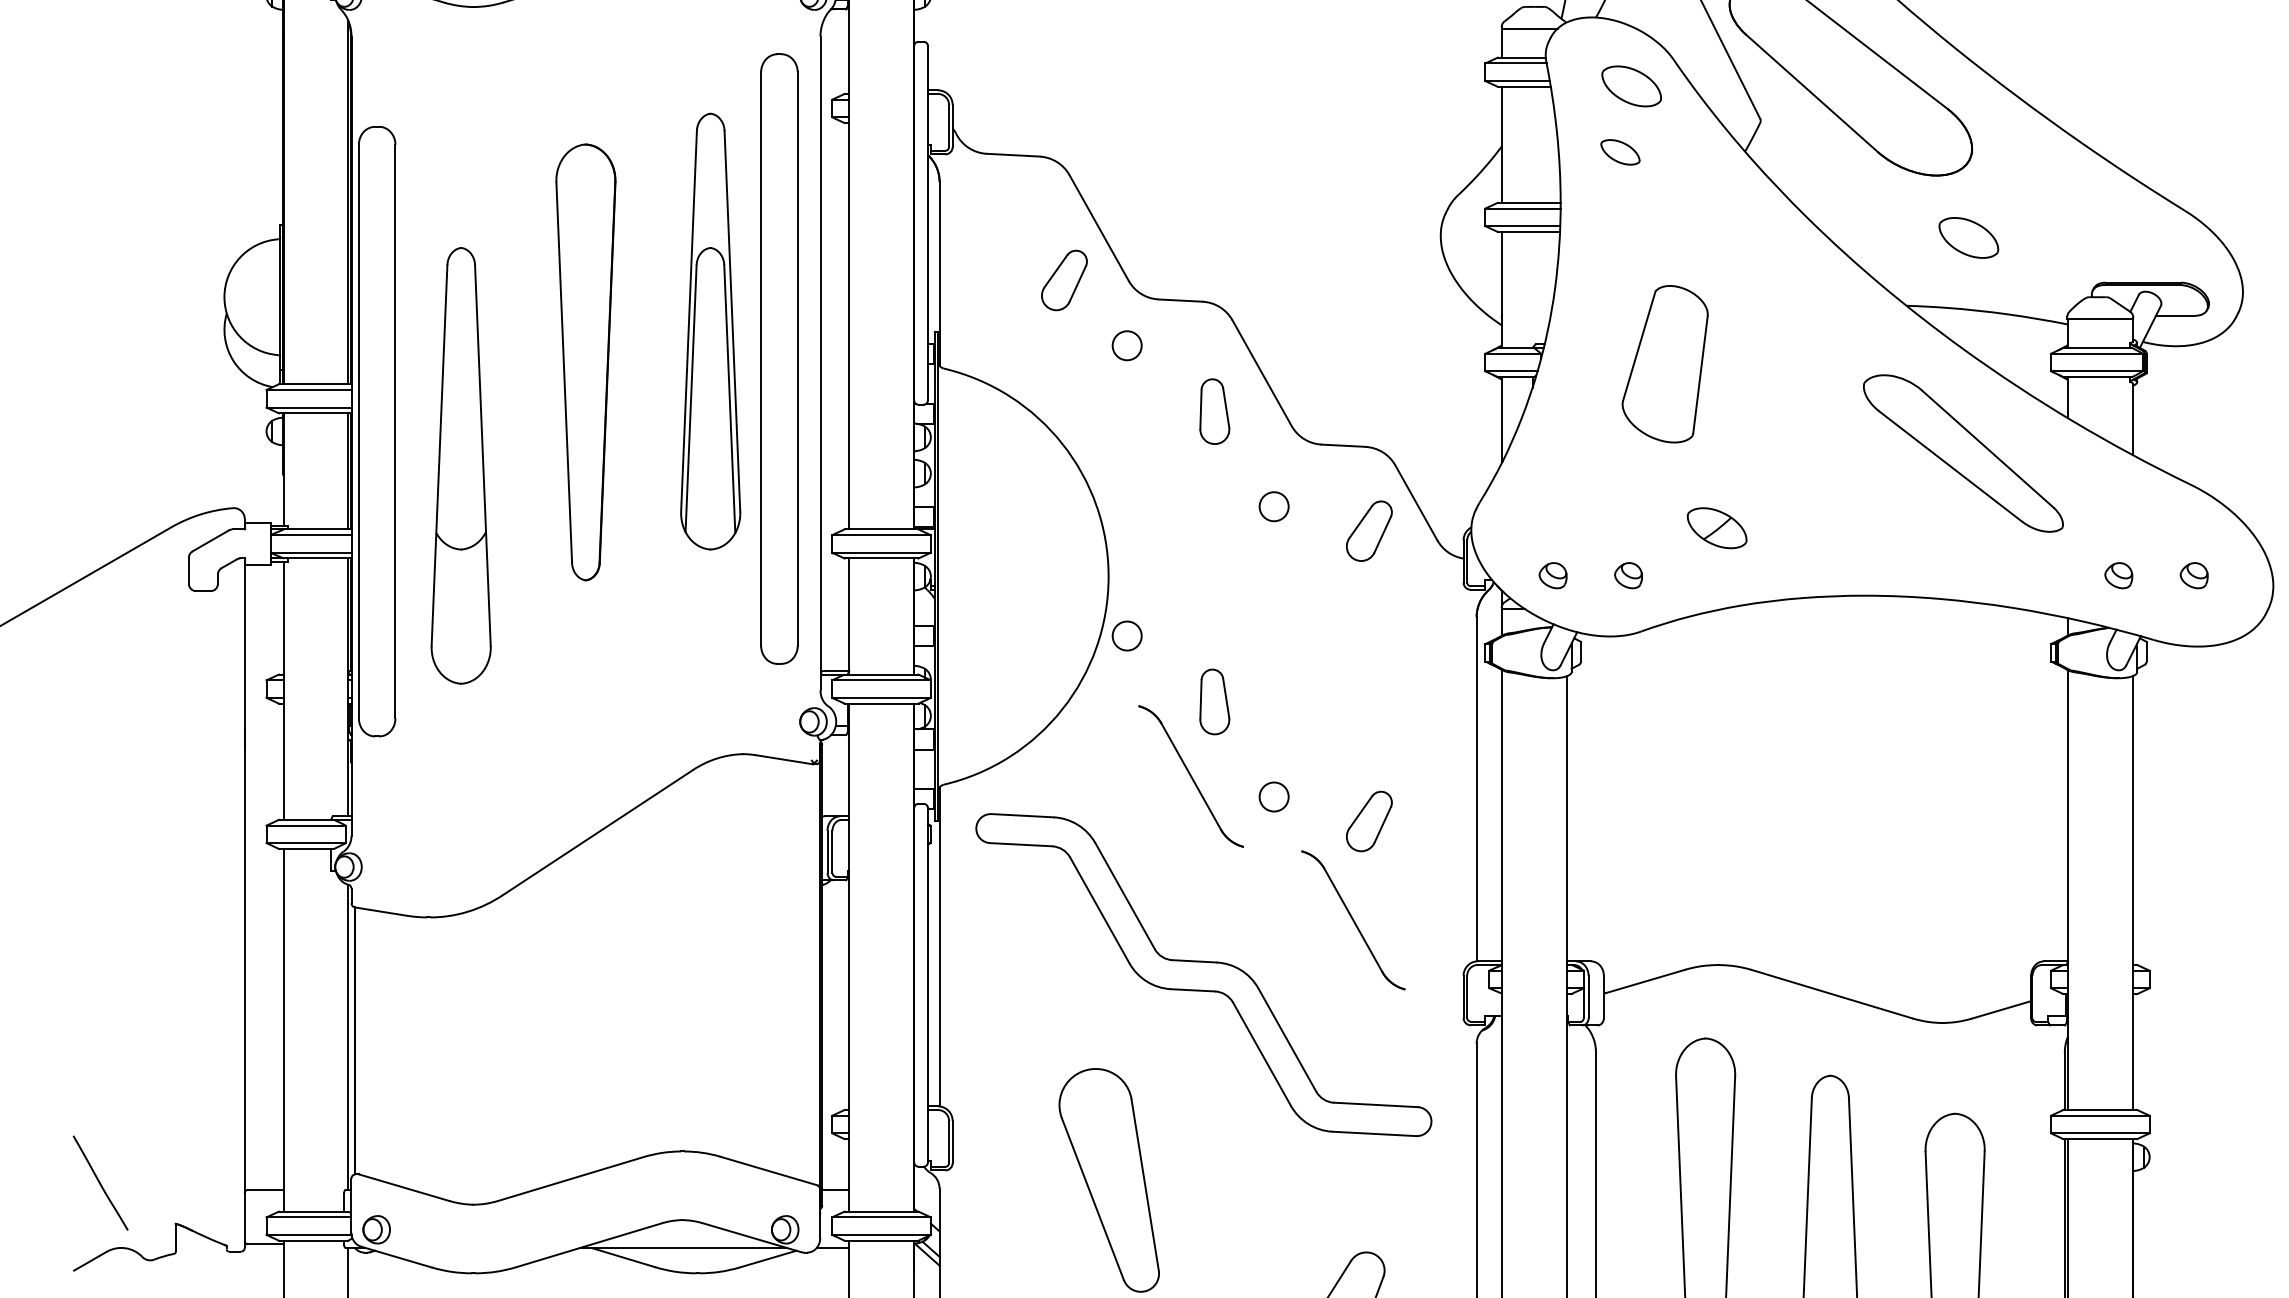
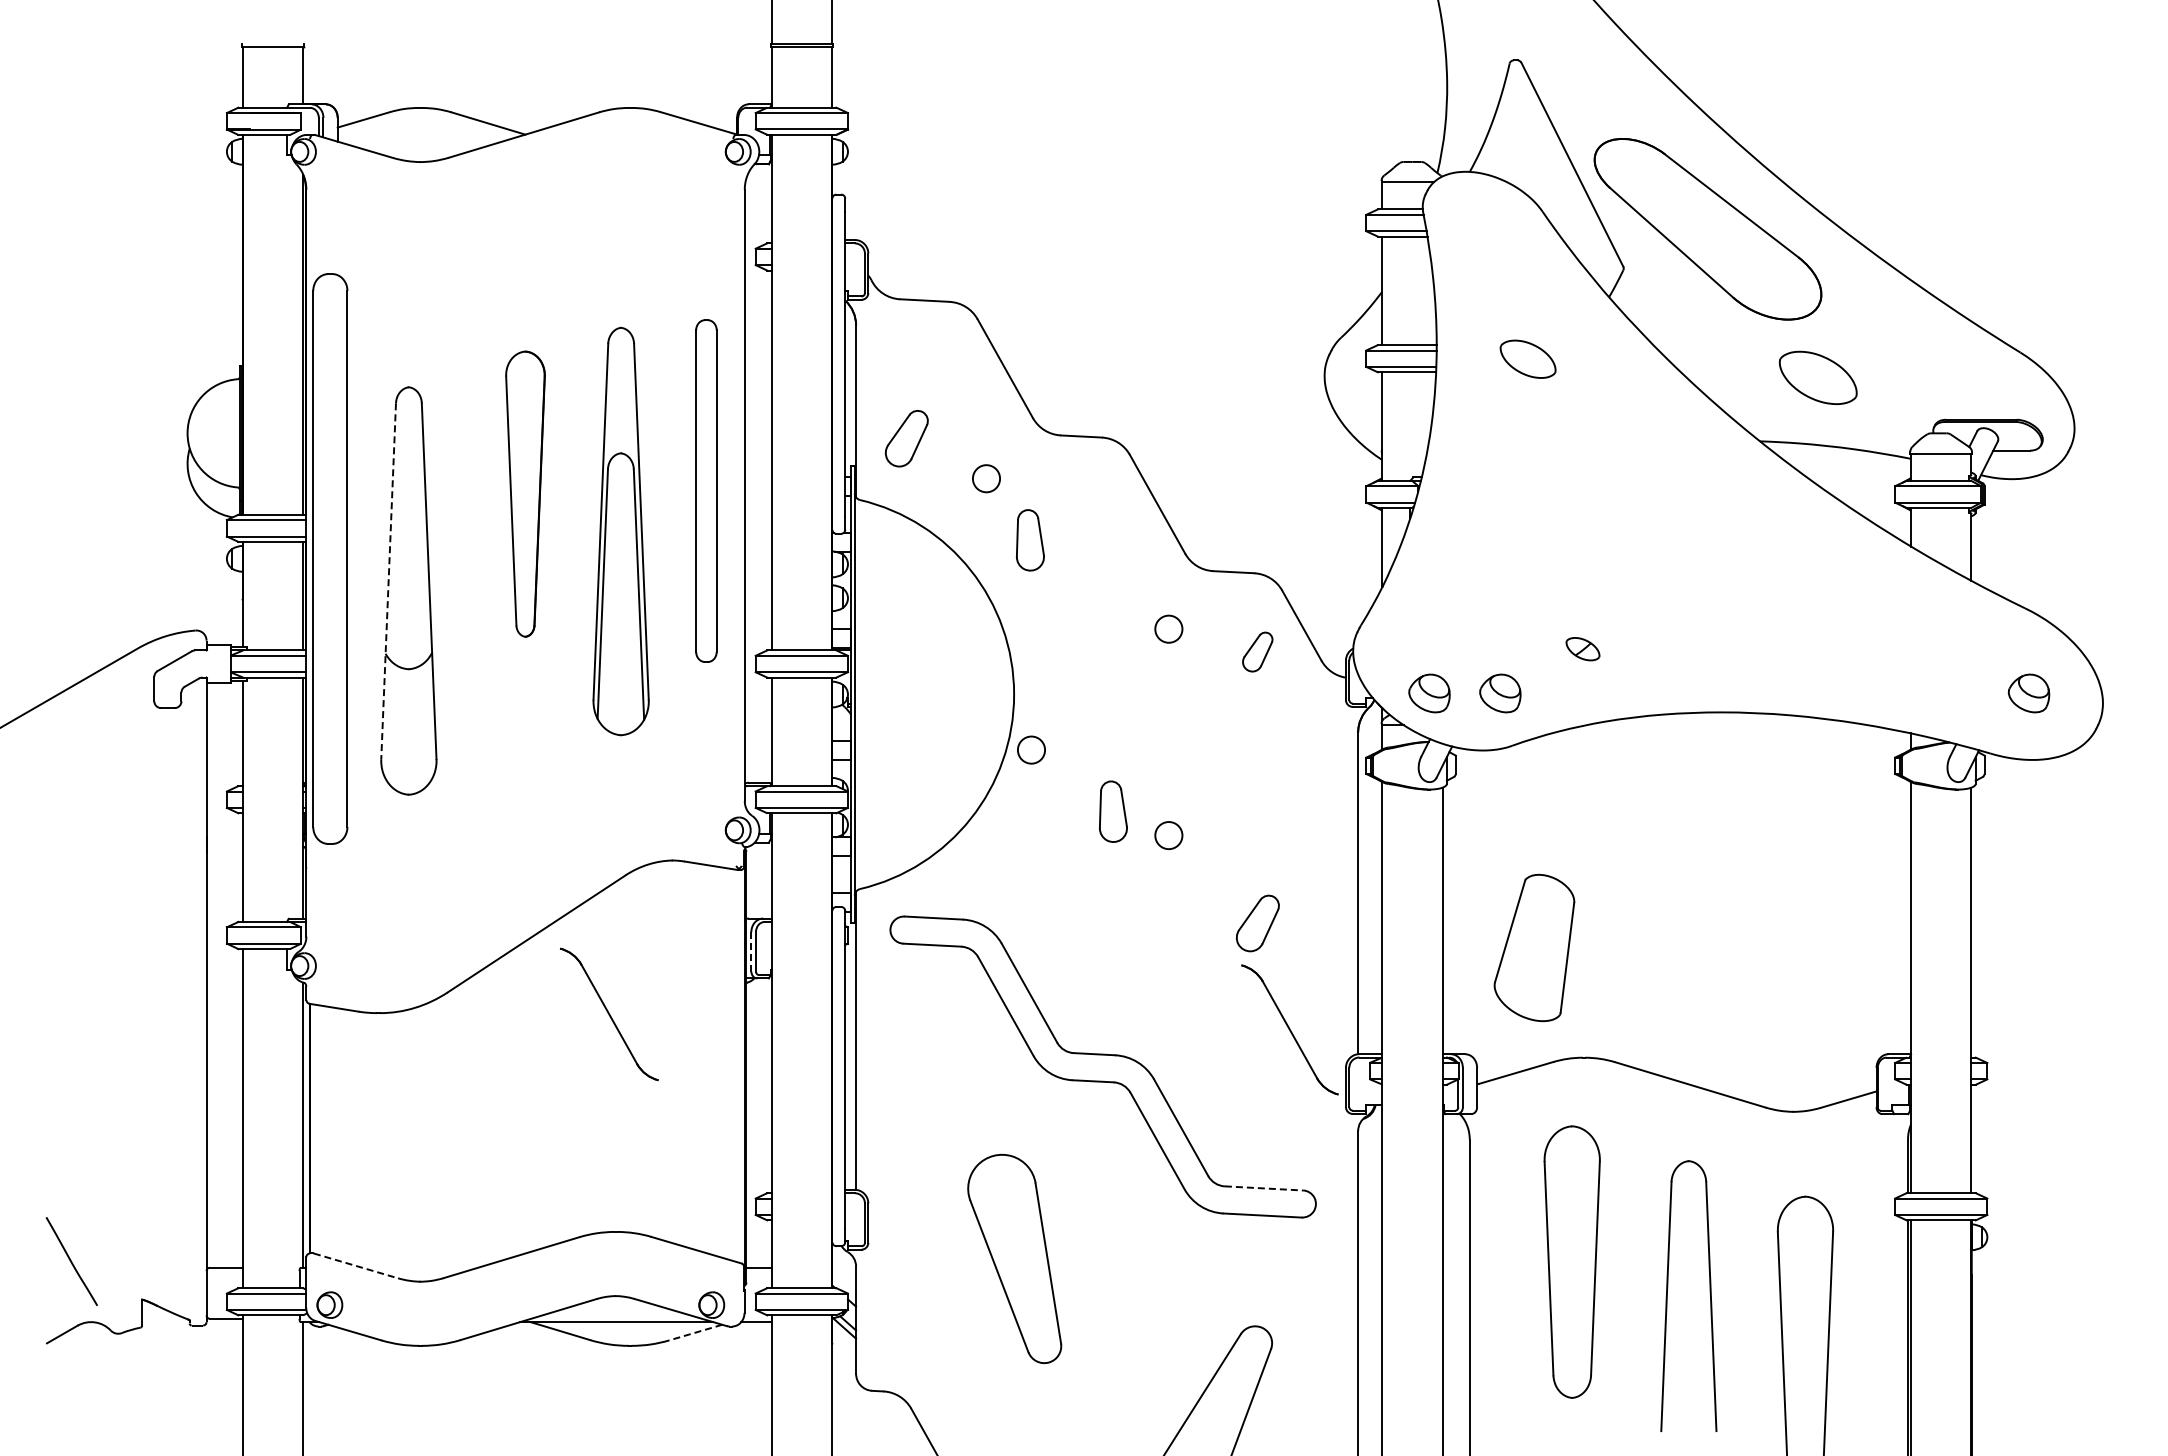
part: (1631, 85) -> (1527, 358), moved
part: (1620, 151) -> (1492, 297), removed
part: (1969, 237) -> (1818, 377), size x1.4
part: (1064, 280) -> (906, 438), moved
part: (710, 331) -> (620, 531), moved
circle: (1127, 345) -> (986, 478), moved
part: (779, 358) -> (706, 490), size x0.6
part: (585, 361) -> (525, 493), size x0.7
part: (1665, 363) -> (1534, 947), moved
part: (1214, 411) -> (1030, 540), moved
part: (1963, 453) -> (1813, 579), removed
line: (439, 455) -> (388, 581), solid -> dashed
part: (1716, 527) -> (1582, 648), size x0.6
part: (1368, 530) -> (1257, 651), size x0.7
part: (1552, 575) -> (1429, 693), size x1.6
part: (1627, 575) -> (1499, 693), size x1.6
part: (2118, 575) -> (1958, 693), removed
part: (2193, 575) -> (2028, 693), size x1.6
part: (1191, 776) -> (609, 1014), moved
circle: (1273, 796) -> (1168, 835), moved
line: (827, 851) -> (751, 951), solid -> dashed
part: (1352, 919) -> (1289, 1029), moved
line: (1376, 1105) -> (1264, 1188), solid -> dashed
line: (404, 1187) -> (355, 1265), solid -> dashed
line: (767, 1259) -> (695, 1332), solid -> dashed

